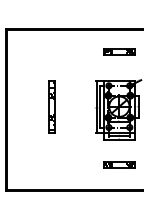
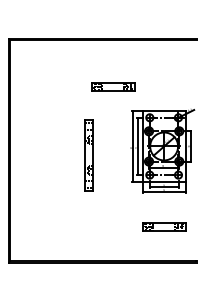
part: (119, 52) -> (113, 86), moved
part: (51, 106) -> (88, 155), moved

